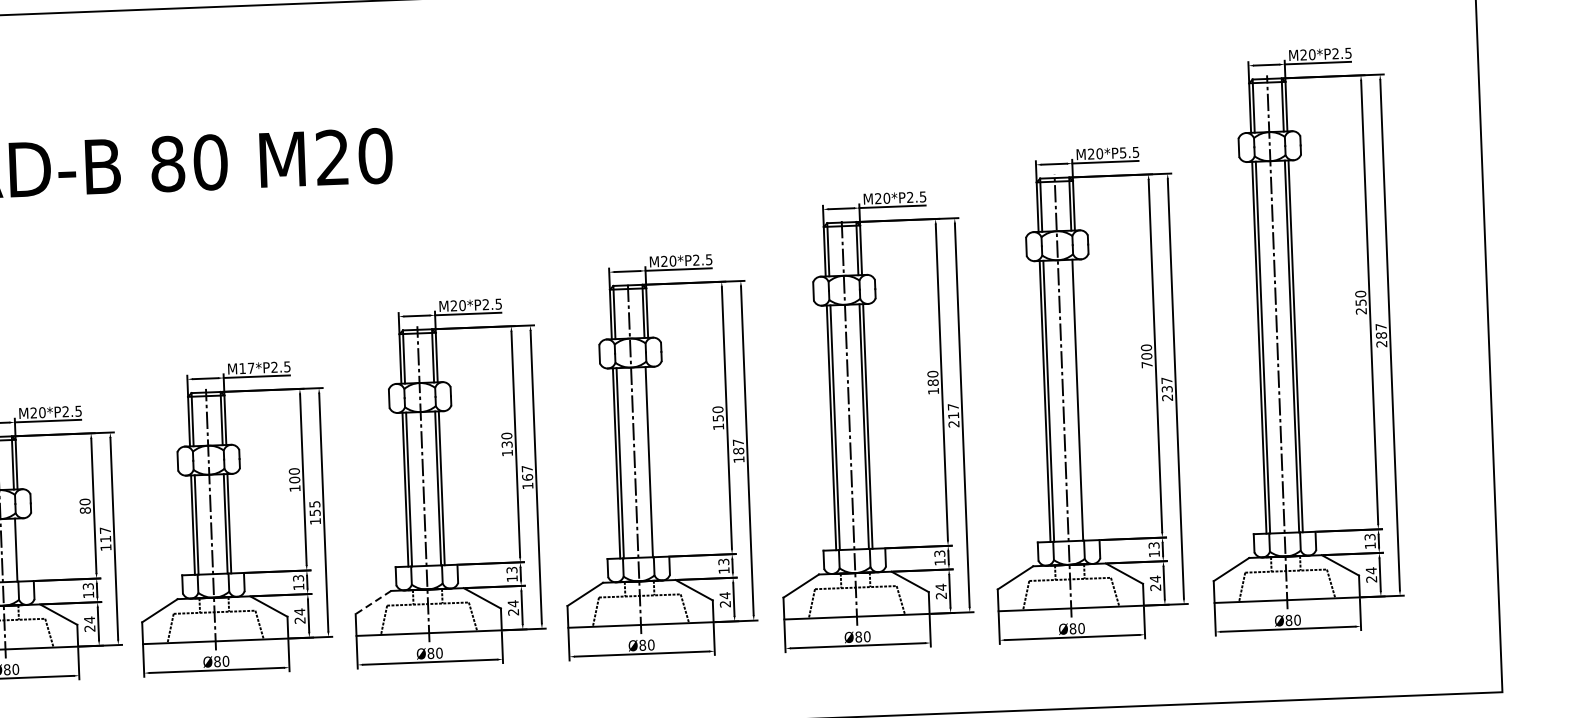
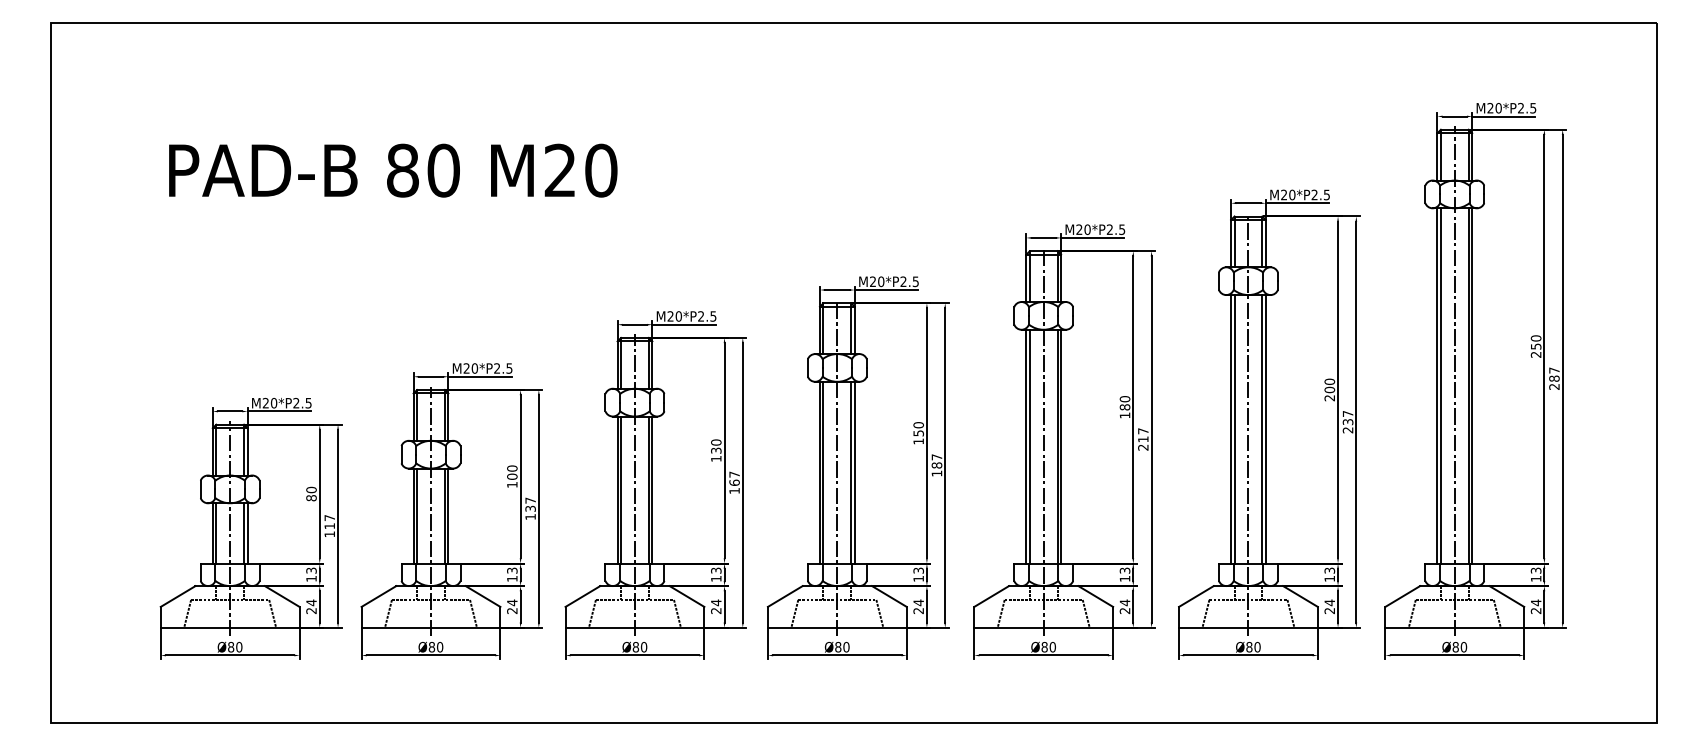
text: (1122, 152) -> (1314, 194), M20*P5.5 -> M20*P2.5
text: (1146, 365) -> (1329, 398), 700 -> 200
text: (246, 368) -> (470, 368), M17*P2.5 -> M20*P2.5
line: (1081, 400) -> (1265, 429), added
line: (652, 461) -> (854, 472), added
text: (314, 508) -> (530, 504), 155 -> 137
line: (19, 550) -> (247, 533), added
line: (372, 602) -> (582, 596), dashed -> solid

